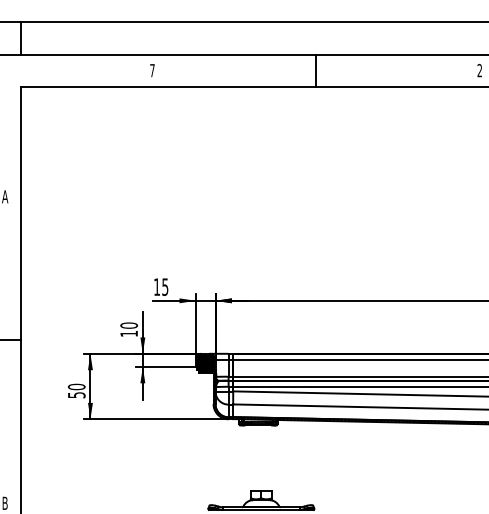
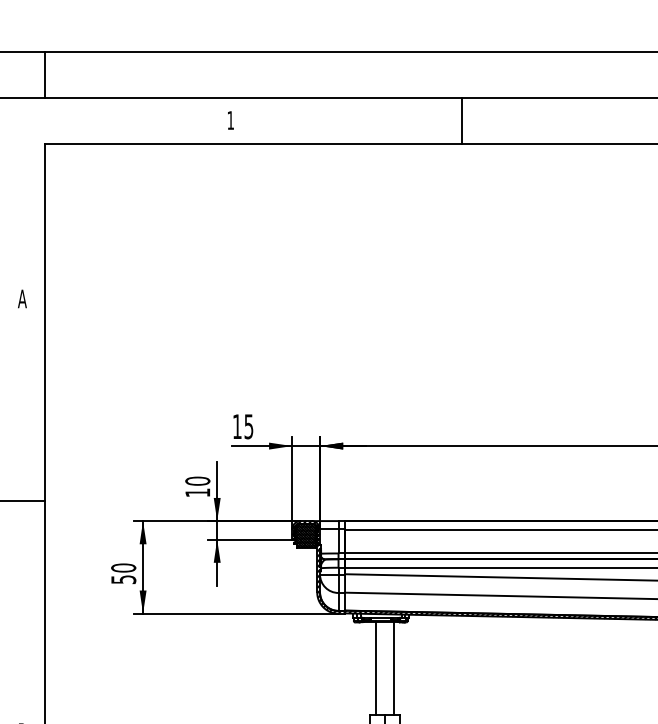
text: (152, 70) -> (230, 120), 7 -> 1
line: (254, 457) -> (375, 667), added
line: (267, 457) -> (393, 667), added

